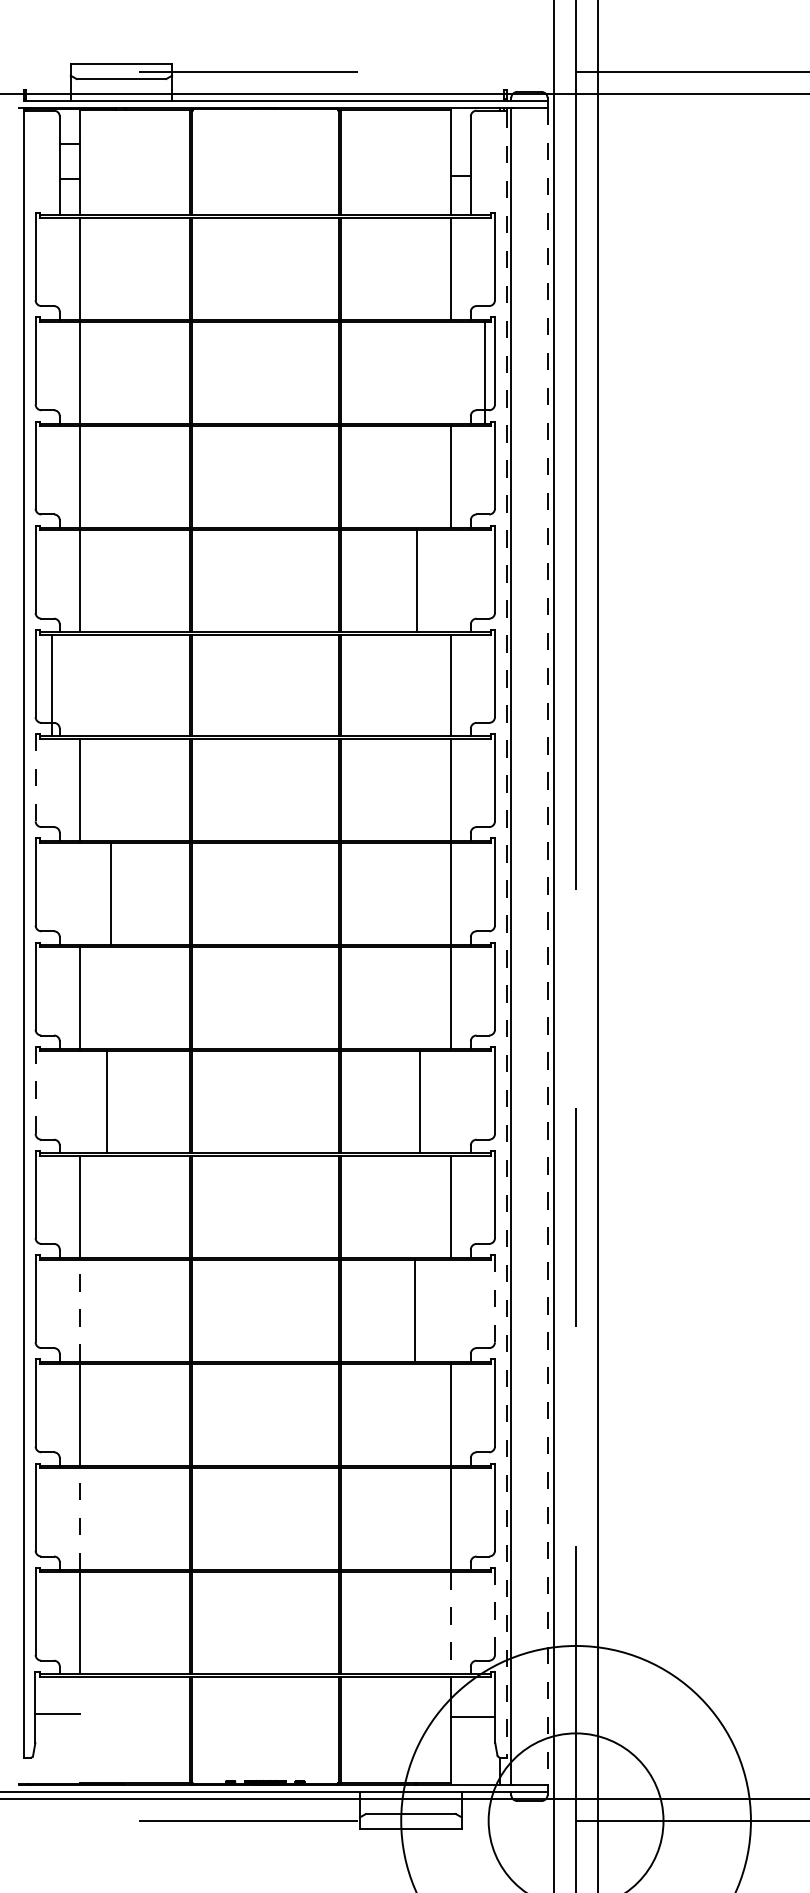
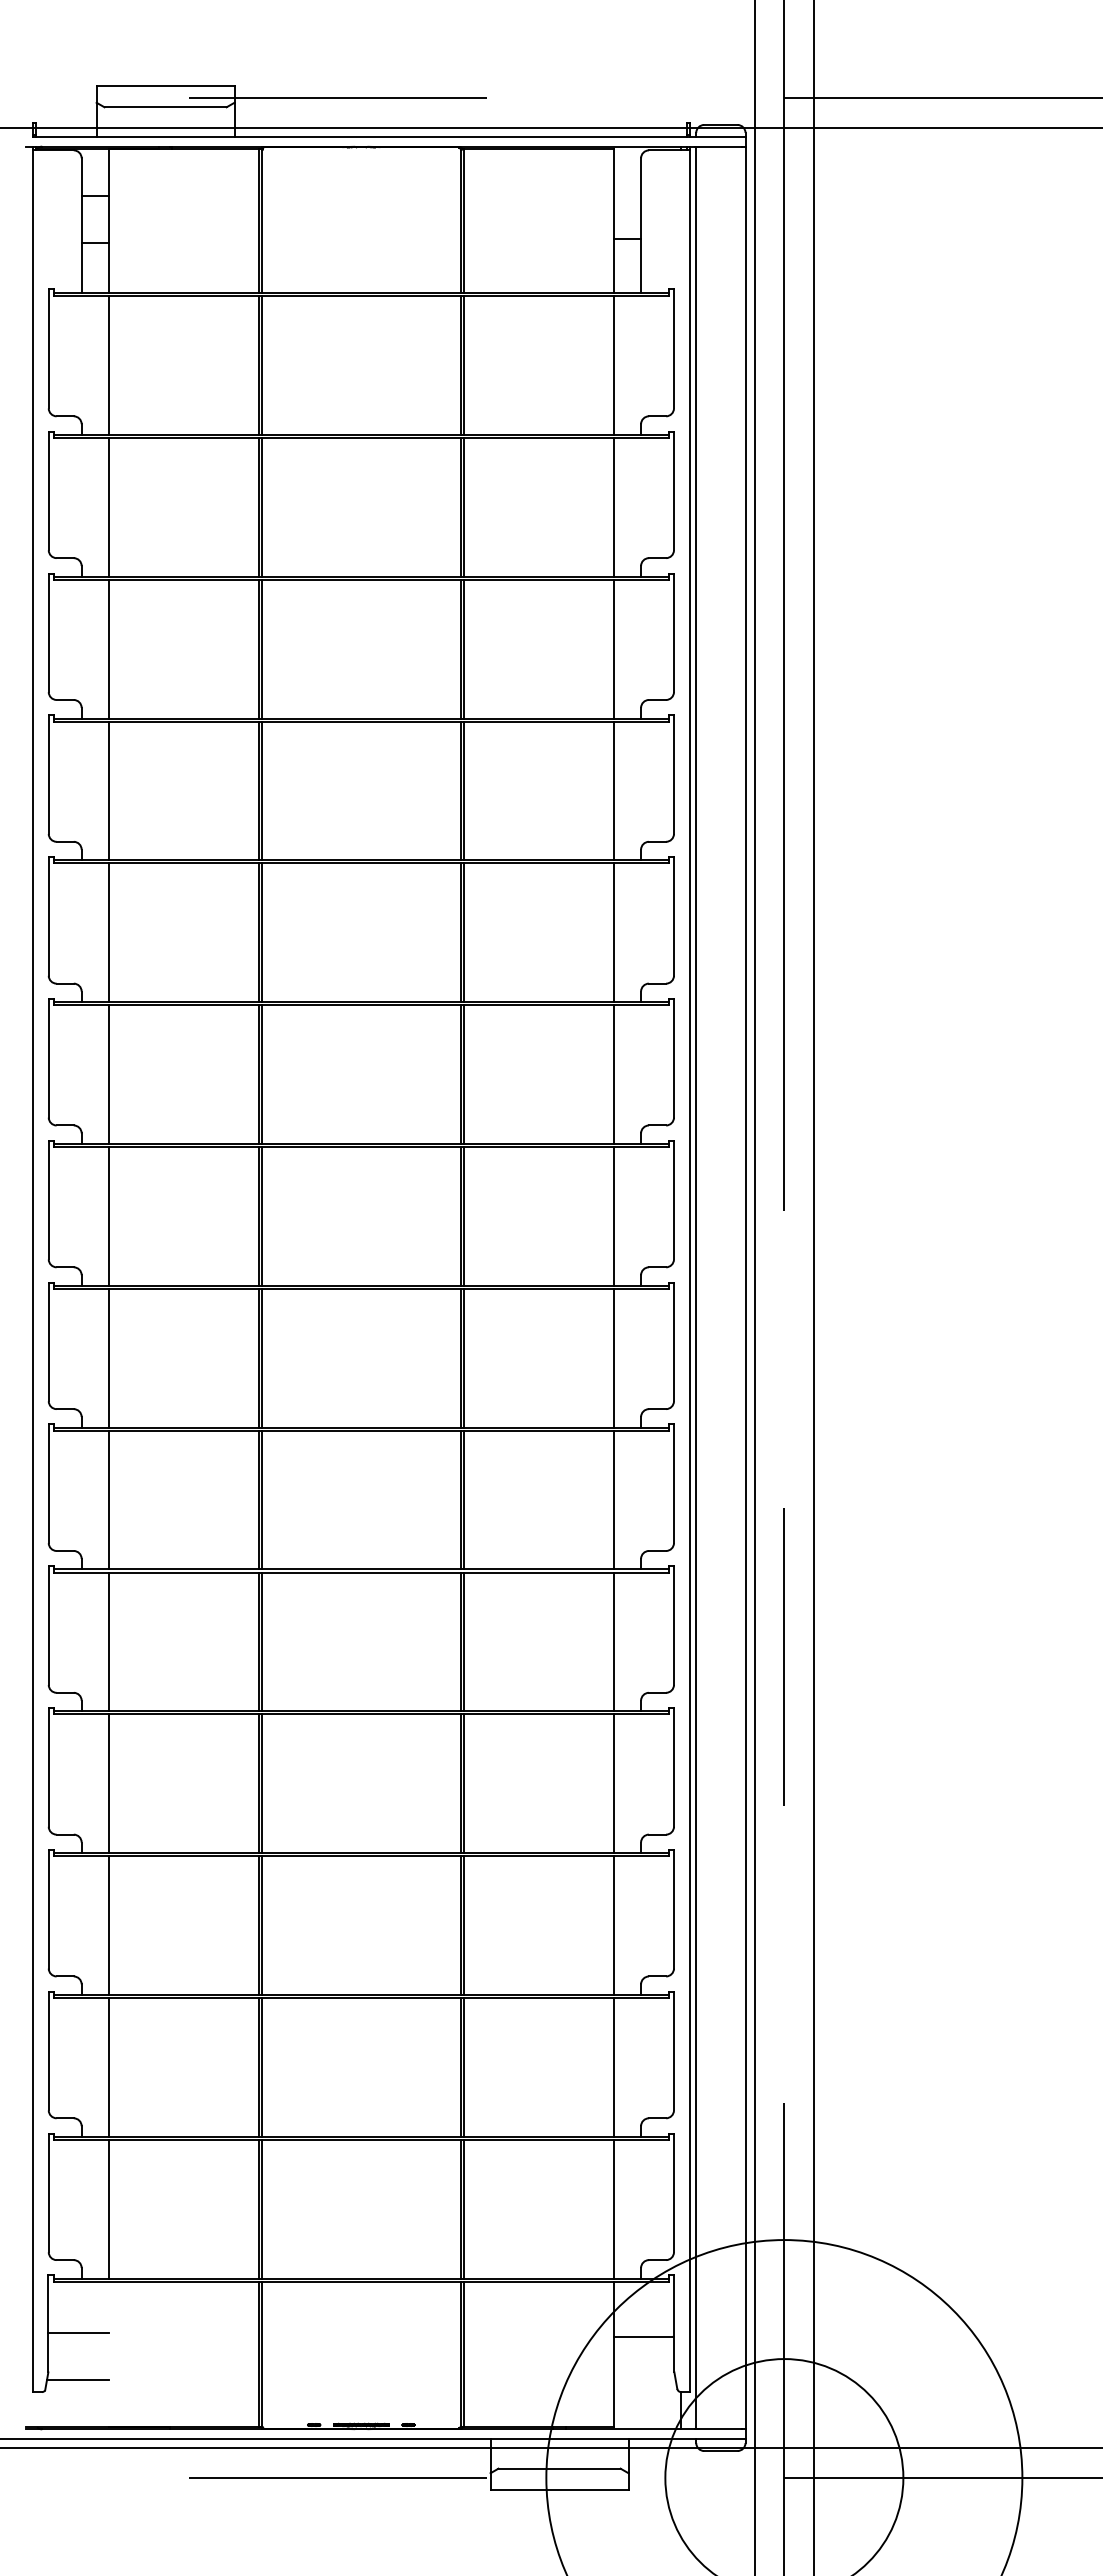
line: (485, 373) -> (613, 507), moved
line: (416, 580) -> (613, 790), moved
line: (52, 685) -> (109, 932), moved
line: (35, 777) -> (48, 1057), dashed -> solid
line: (111, 893) -> (109, 1216), moved
line: (506, 934) -> (689, 1271), dashed -> solid
line: (547, 946) -> (745, 1288), dashed -> solid
line: (35, 1090) -> (48, 1483), dashed -> solid
line: (106, 1101) -> (109, 1499), moved
line: (419, 1101) -> (613, 1499), moved
line: (494, 1298) -> (673, 1766), dashed -> solid
line: (80, 1310) -> (109, 1783), dashed -> solid
line: (415, 1310) -> (613, 1783), moved
line: (80, 1518) -> (109, 2066), dashed -> solid
line: (494, 1611) -> (673, 2192), dashed -> solid
line: (450, 1623) -> (613, 2209), dashed -> solid
line: (57, 1749) -> (78, 2380), added

